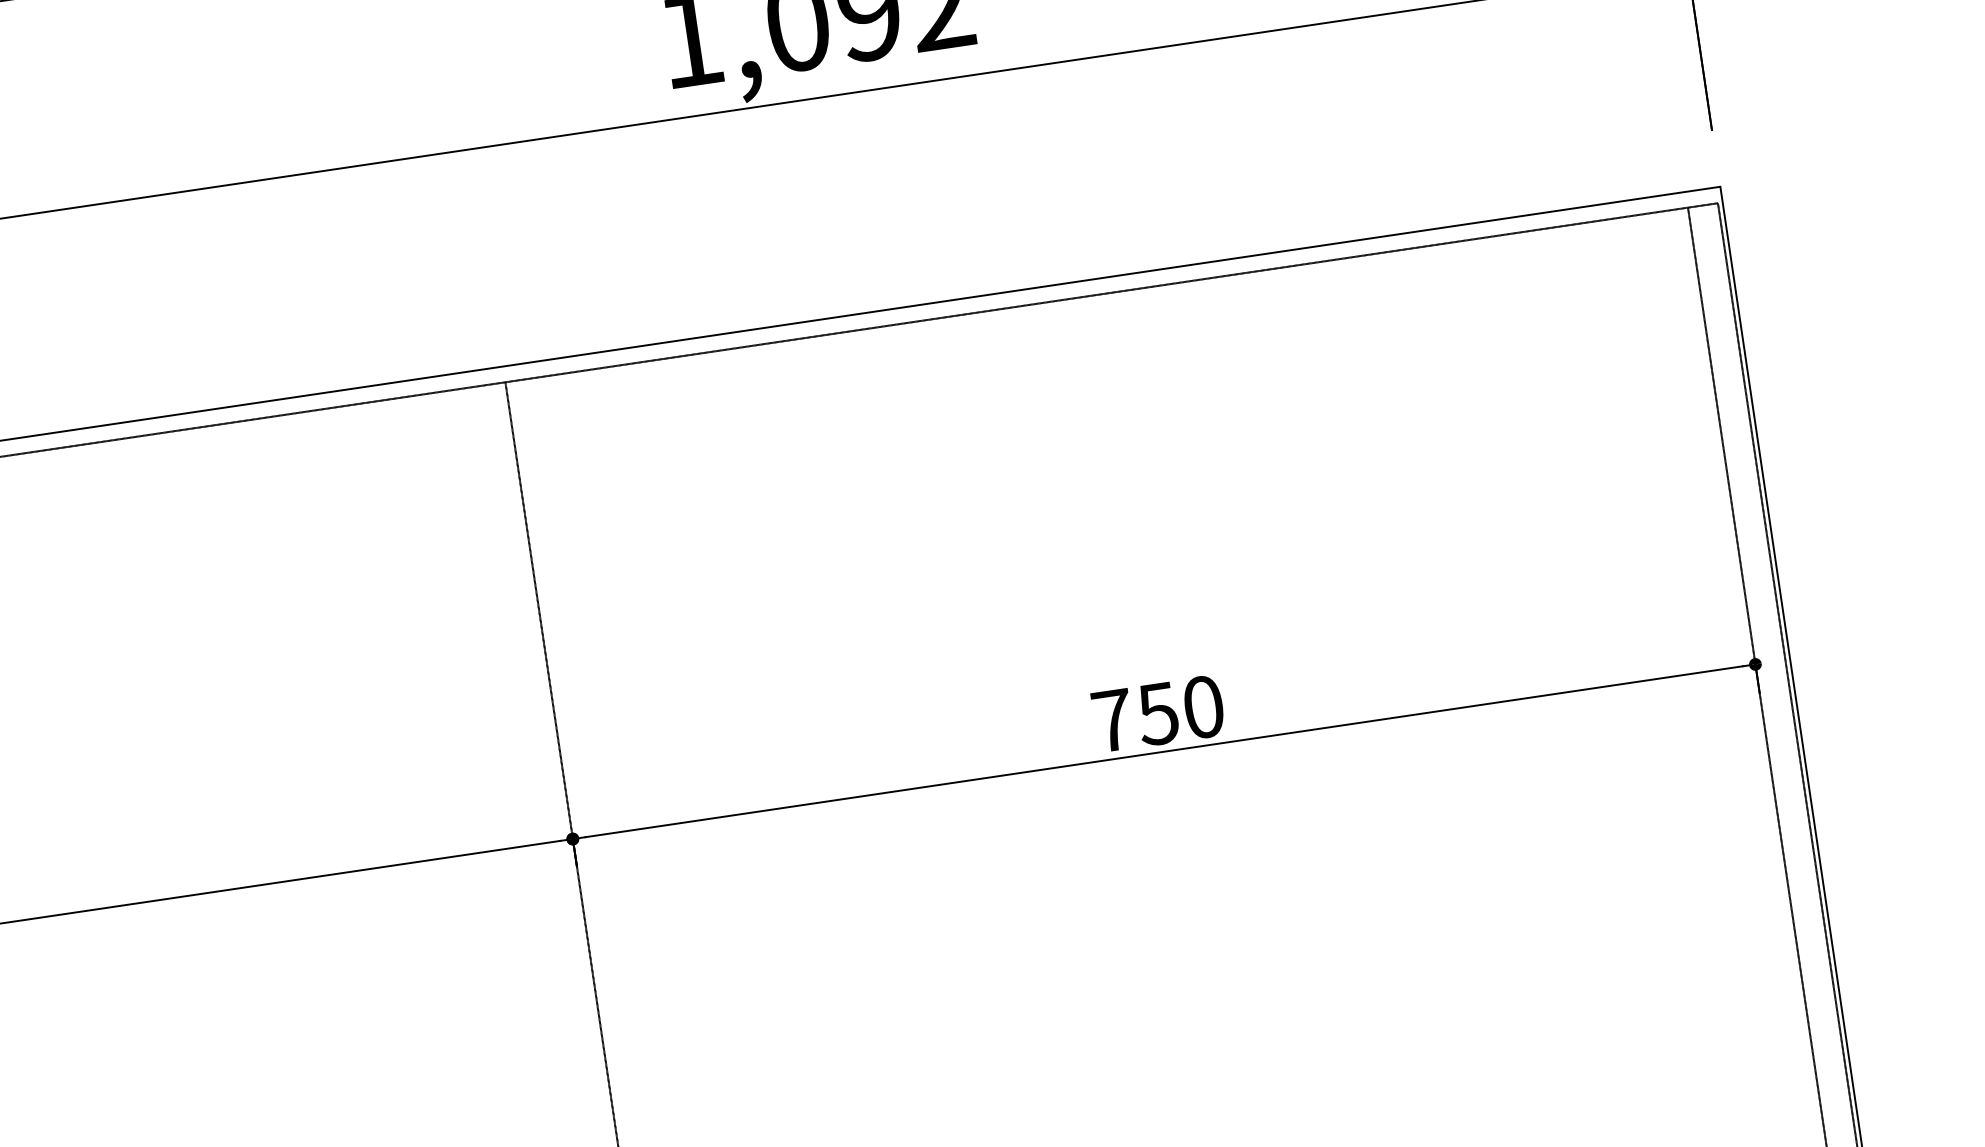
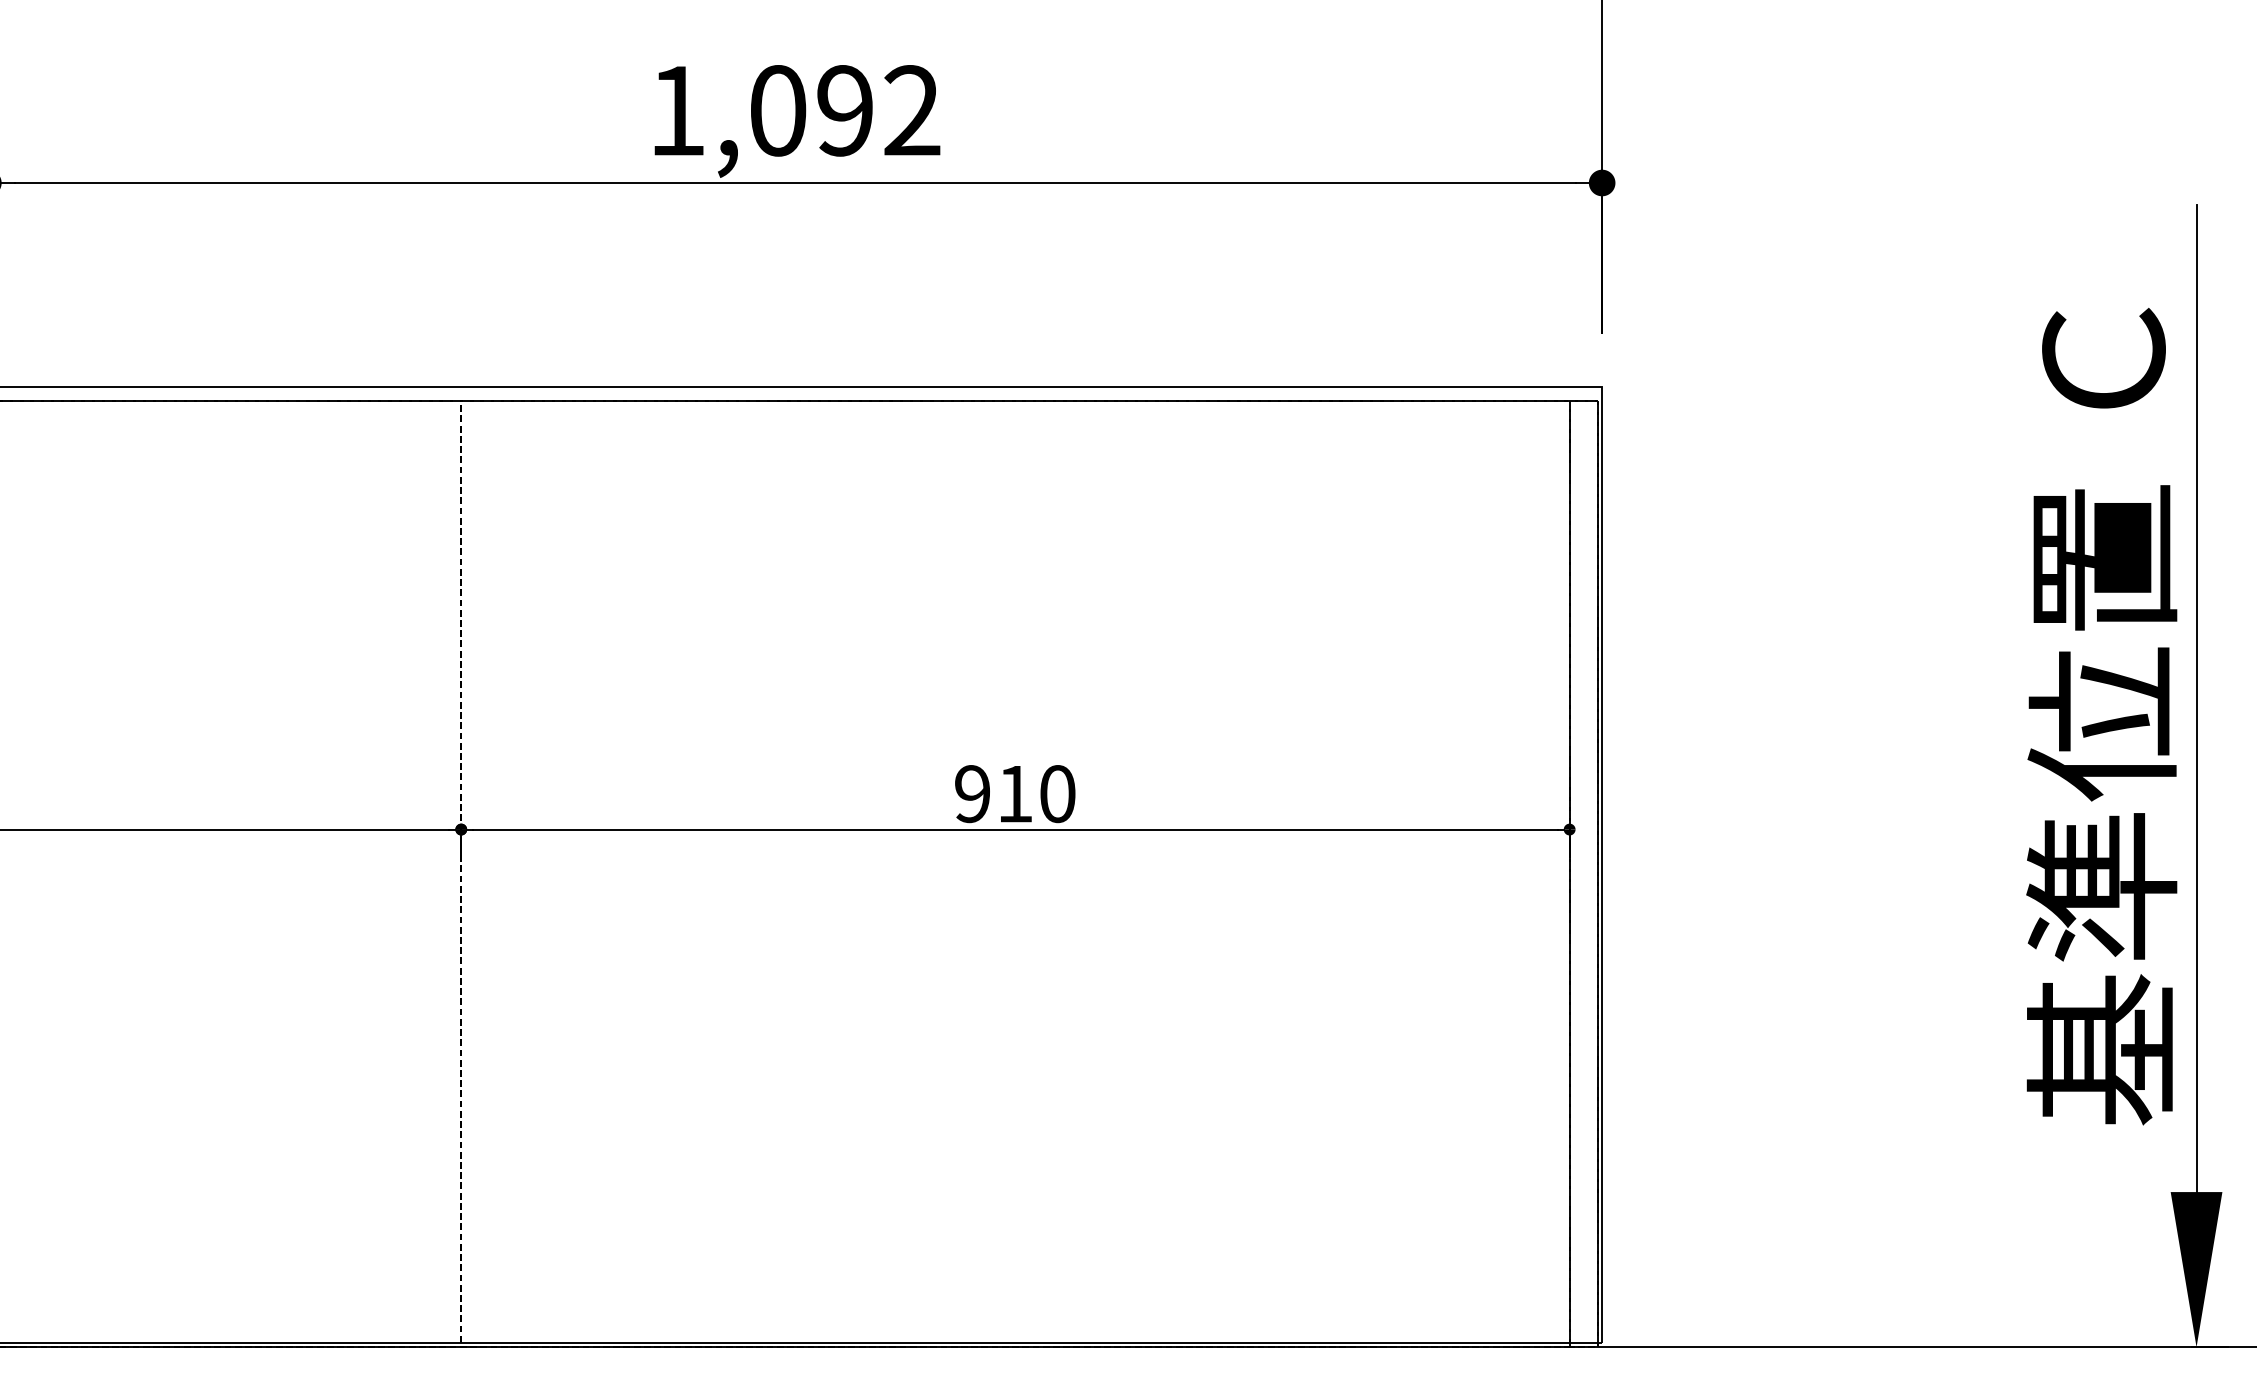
text: (1135, 717) -> (993, 794), 750 -> 910

